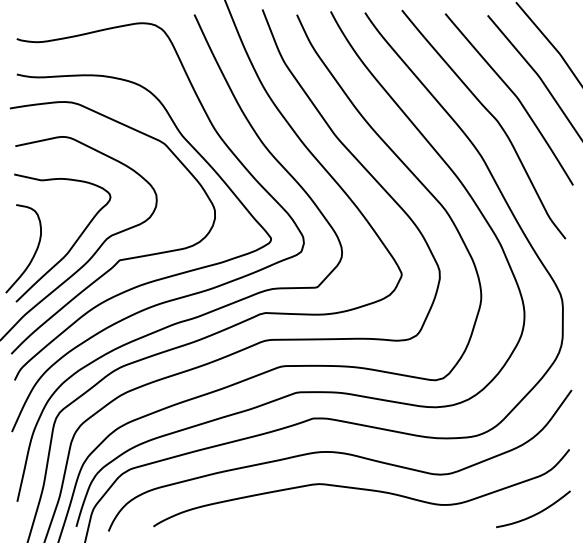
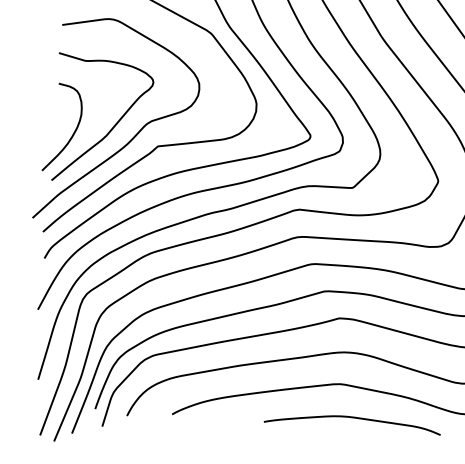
curve: (333, 517) -> (352, 418), added

